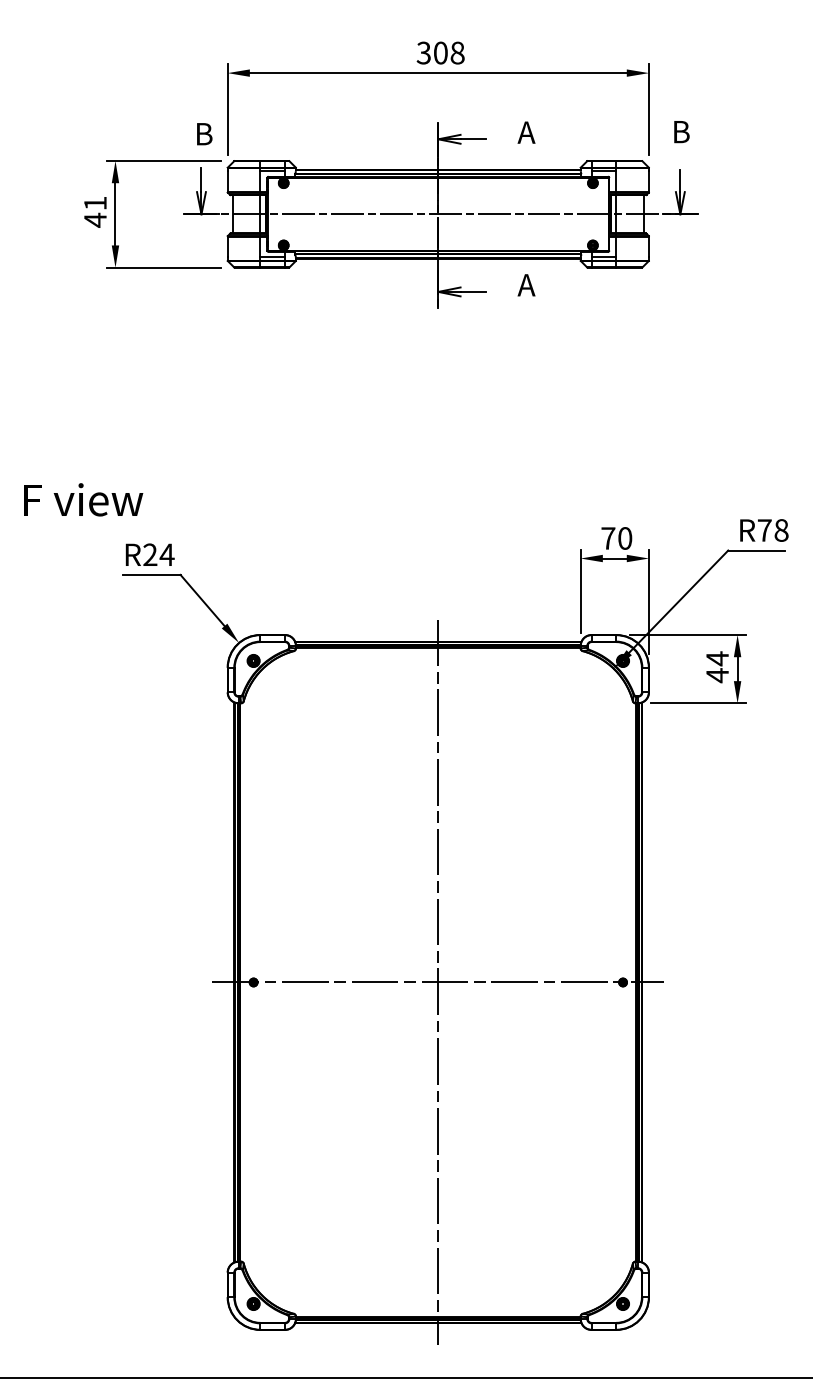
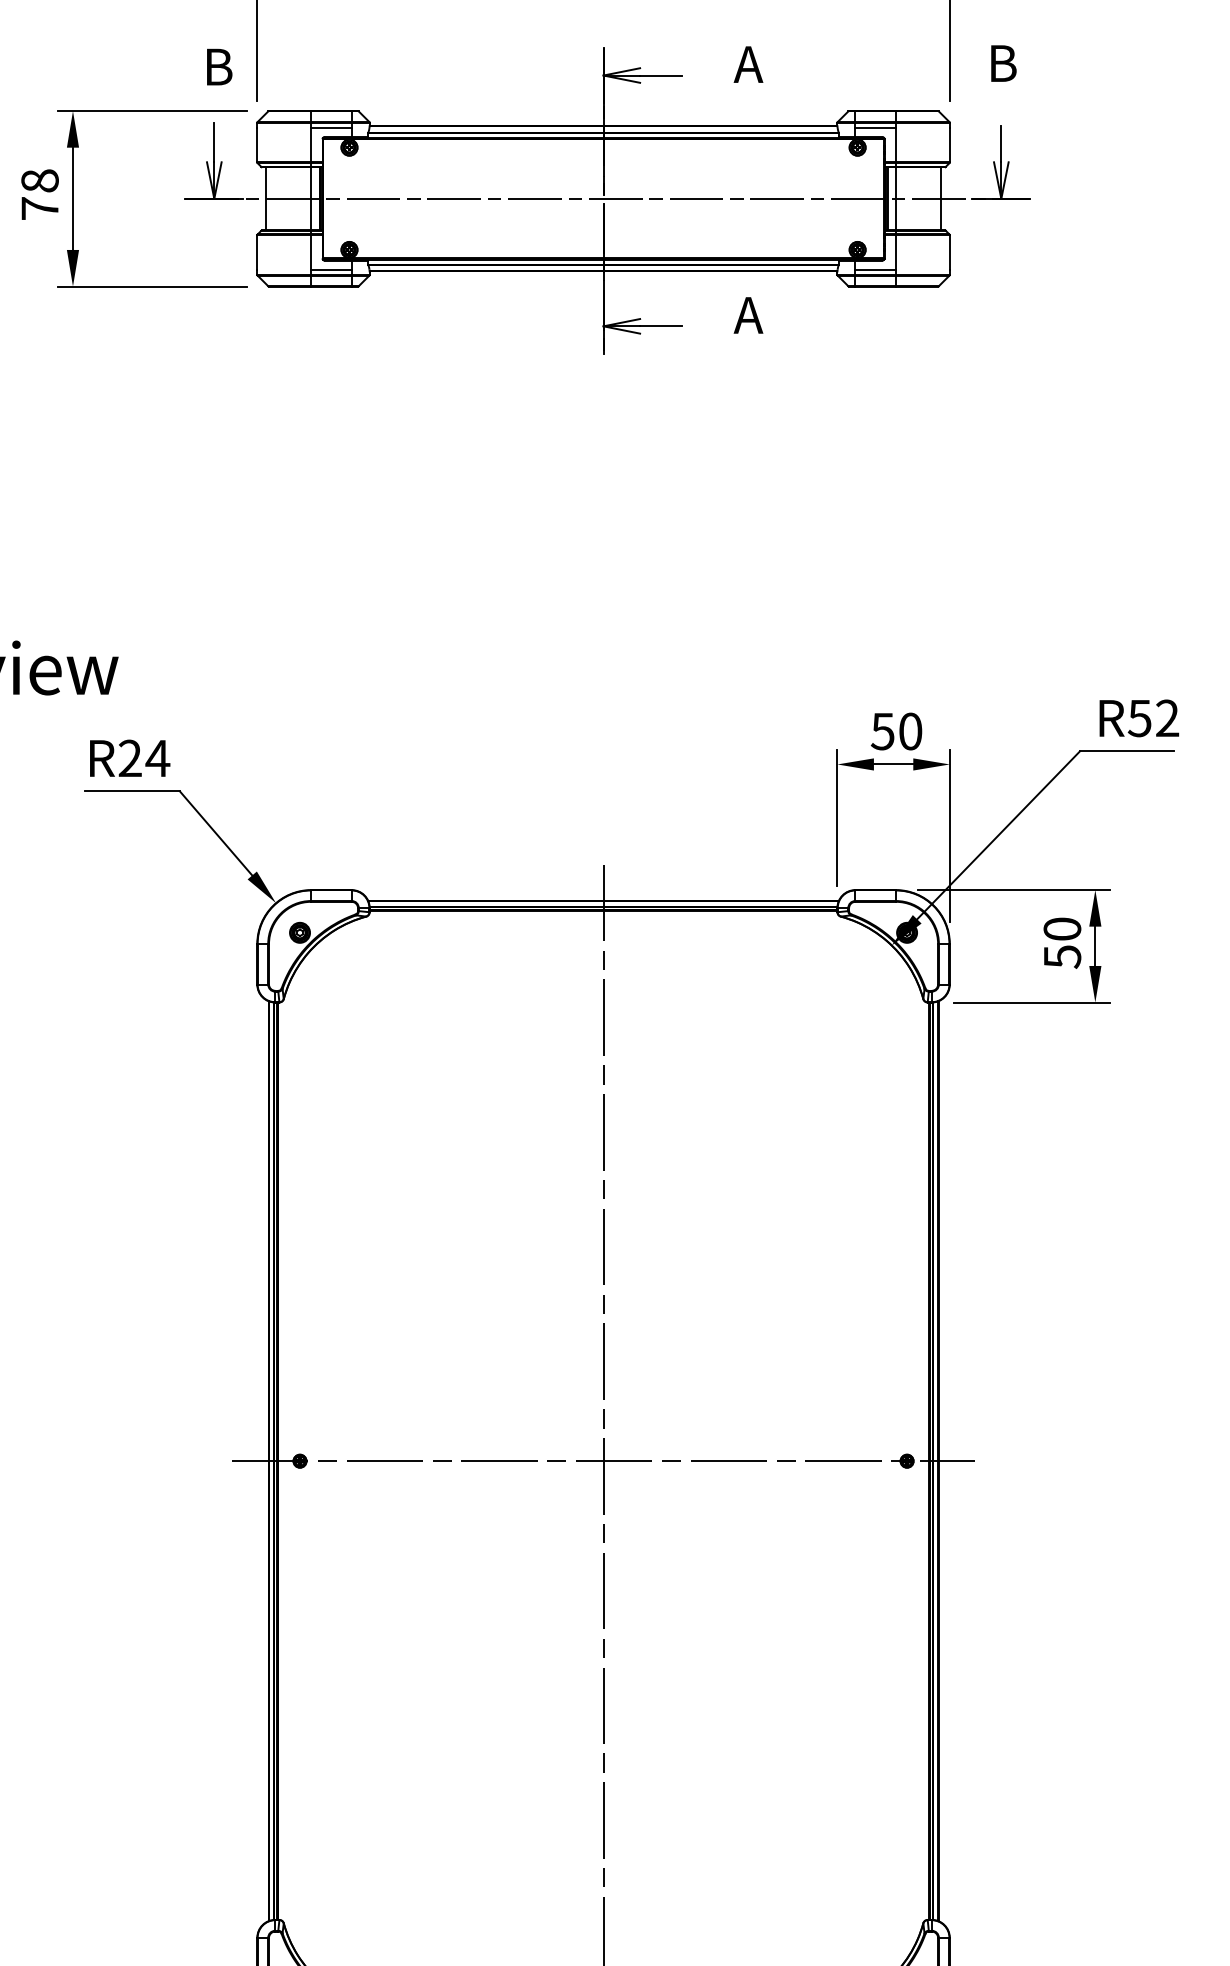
text: (95, 211) -> (40, 194), 41 -> 78
text: (772, 530) -> (1152, 718), R78 -> R52
text: (608, 538) -> (883, 731), 70 -> 50
text: (717, 667) -> (1062, 943), 44 -> 50

